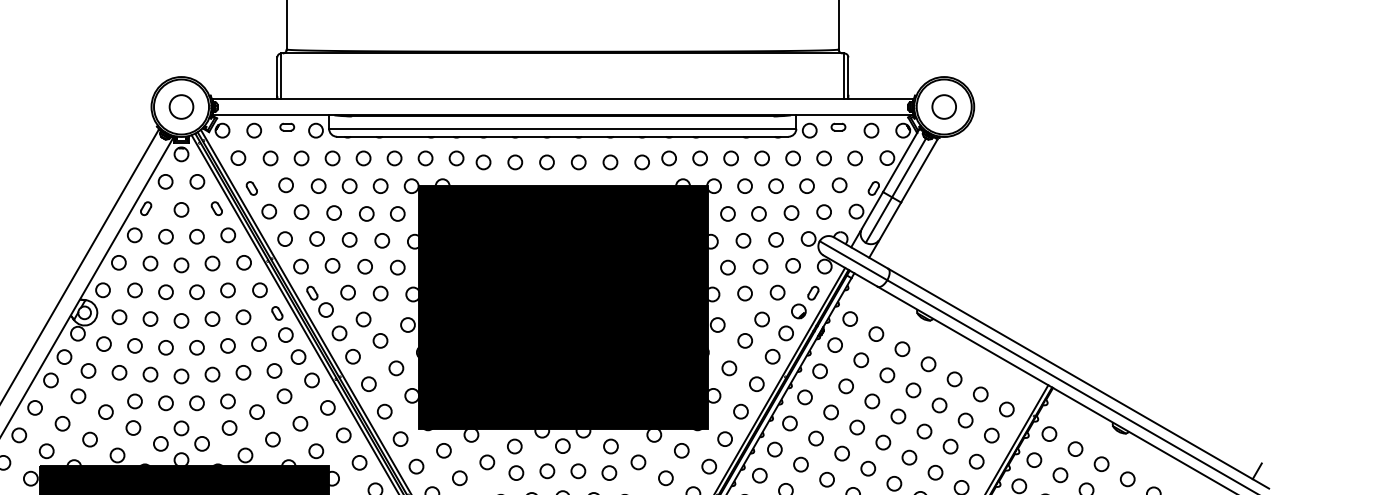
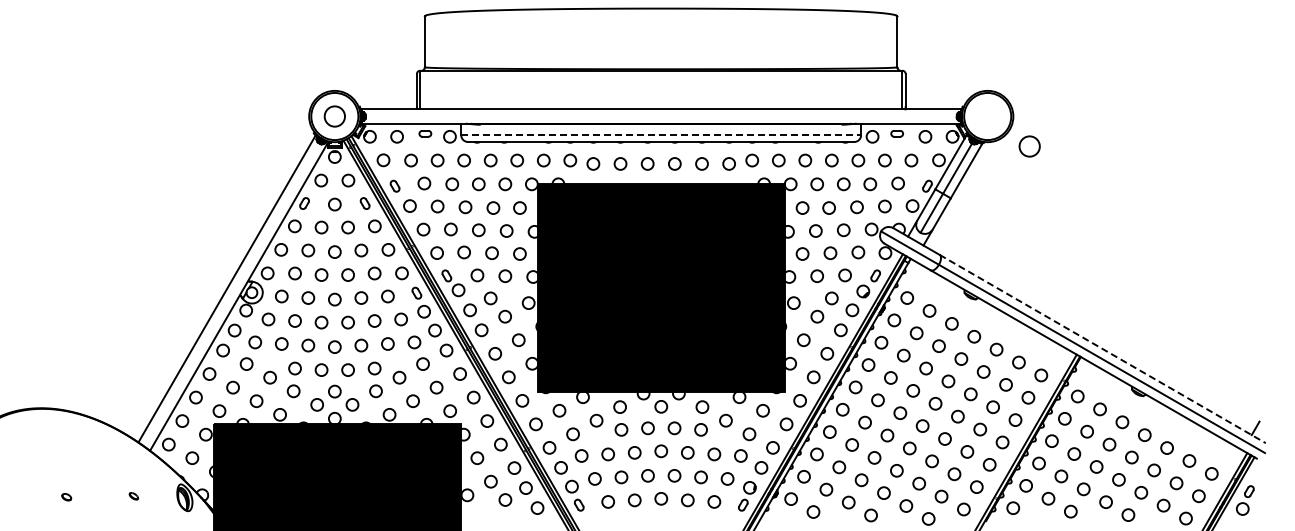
circle: (943, 106) -> (1029, 146), moved
line: (563, 129) -> (661, 135), solid -> dashed
line: (1079, 379) -> (1103, 349), solid -> dashed

